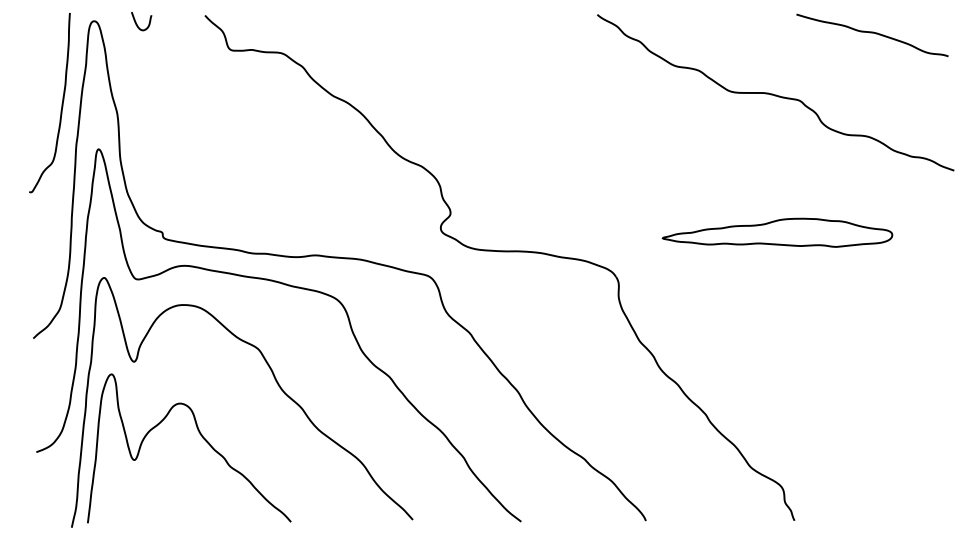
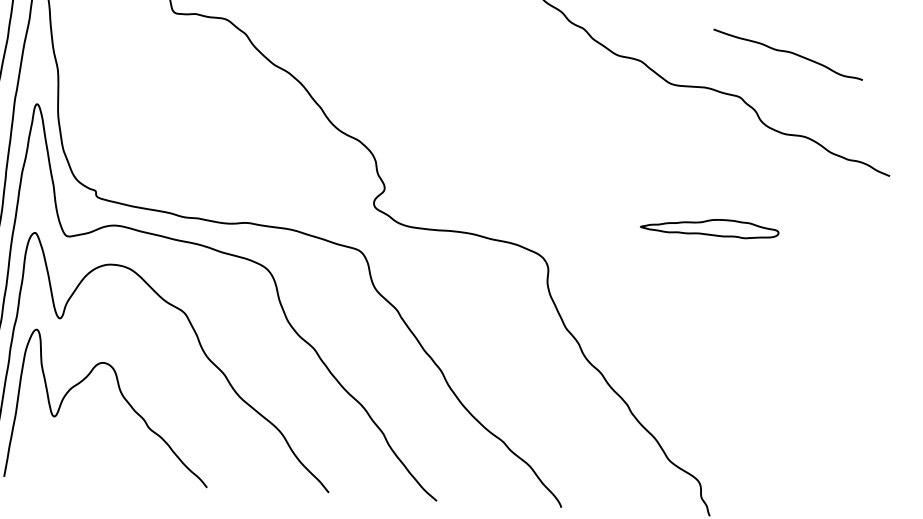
curve: (872, 33) -> (788, 52), moved
part: (777, 232) -> (709, 227), size x0.6

